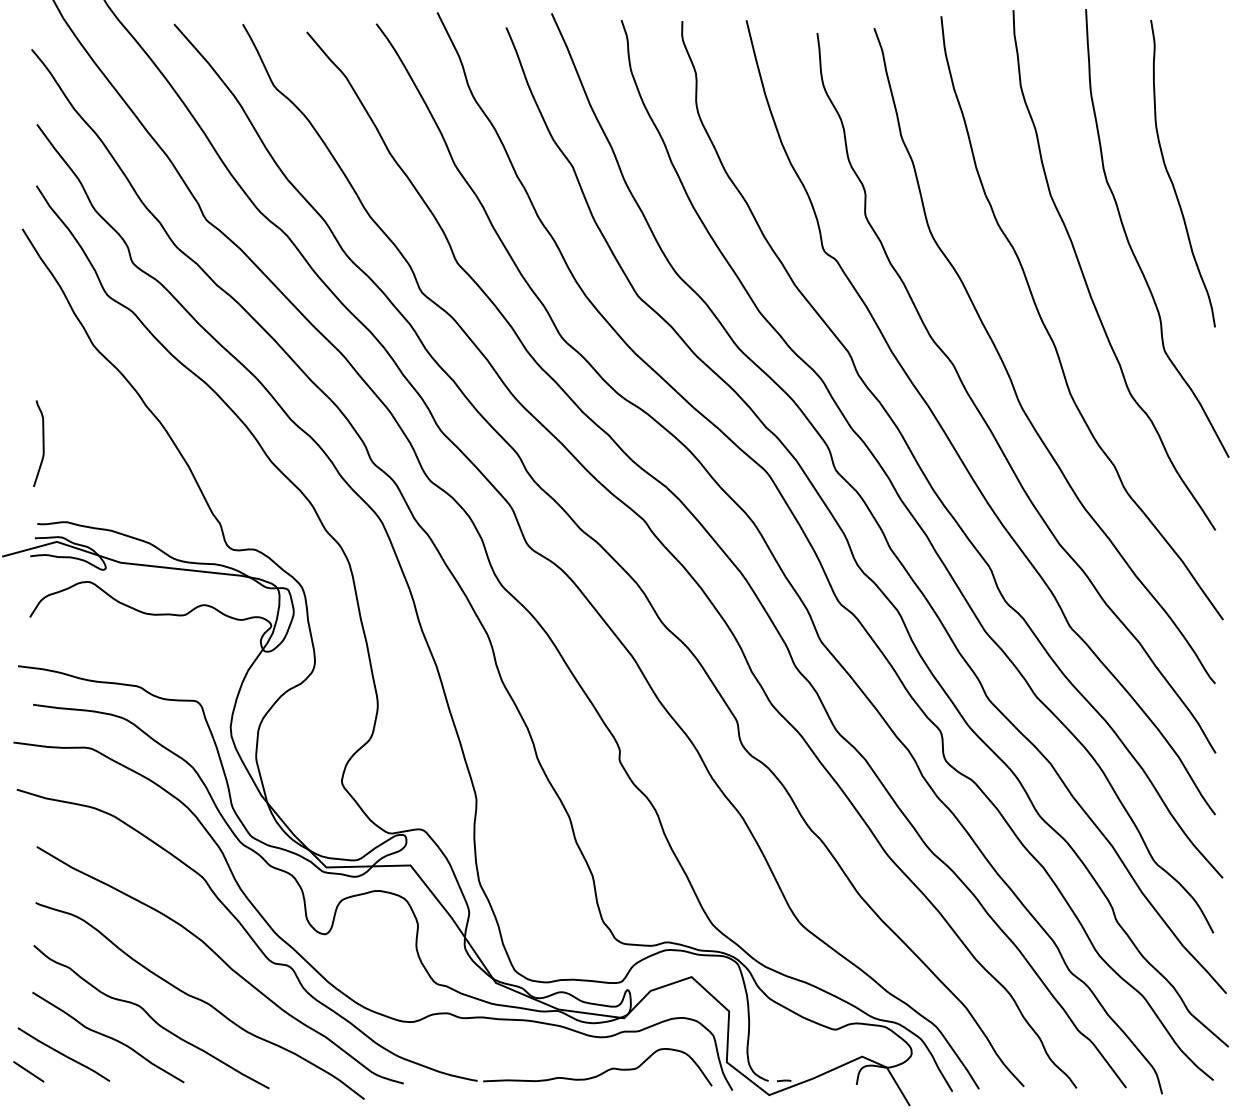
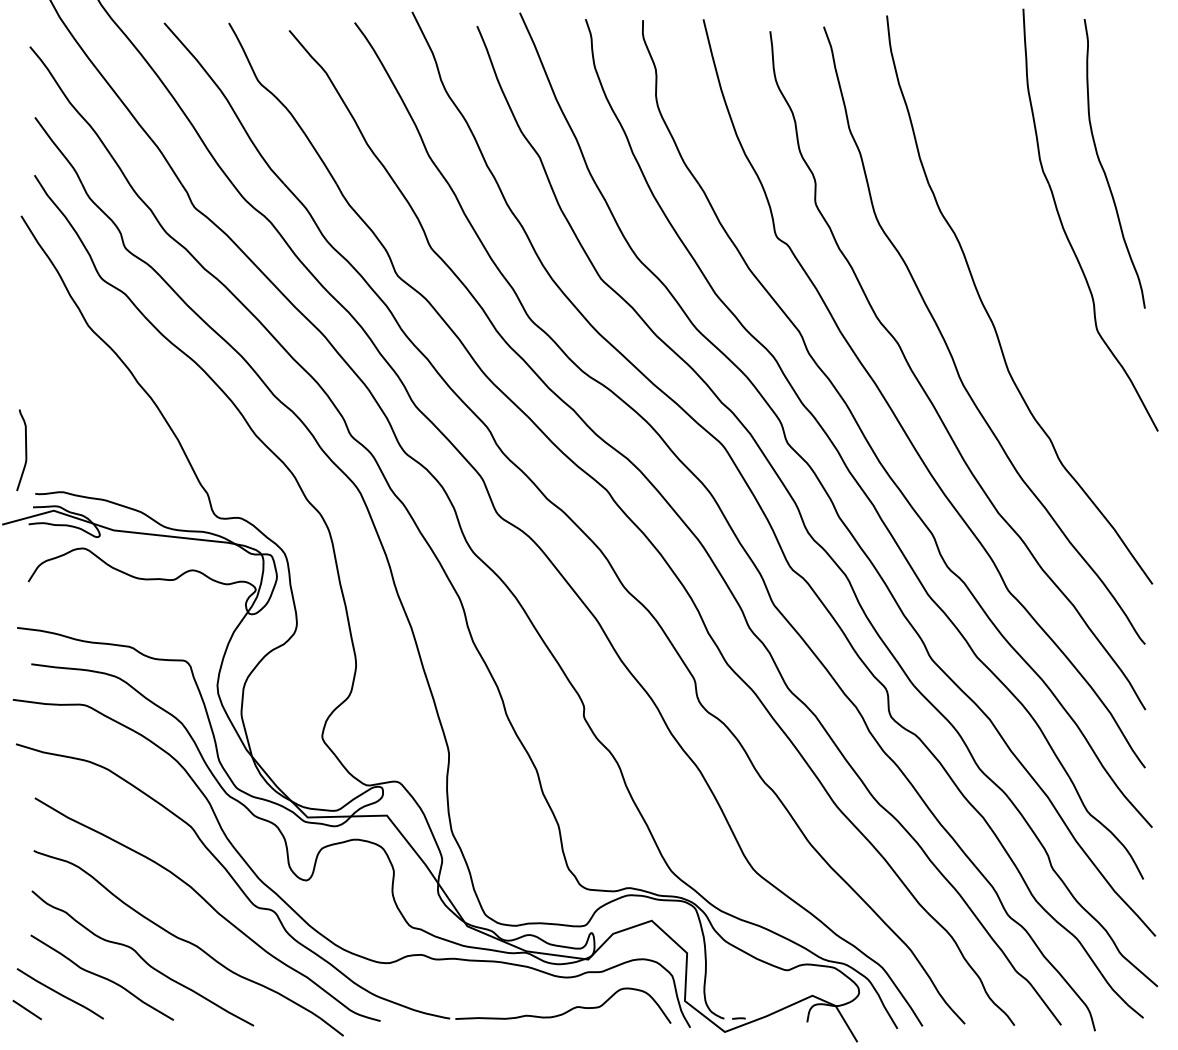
part: (1086, 279) -> (1023, 263), removed
curve: (42, 443) -> (25, 450), moved

